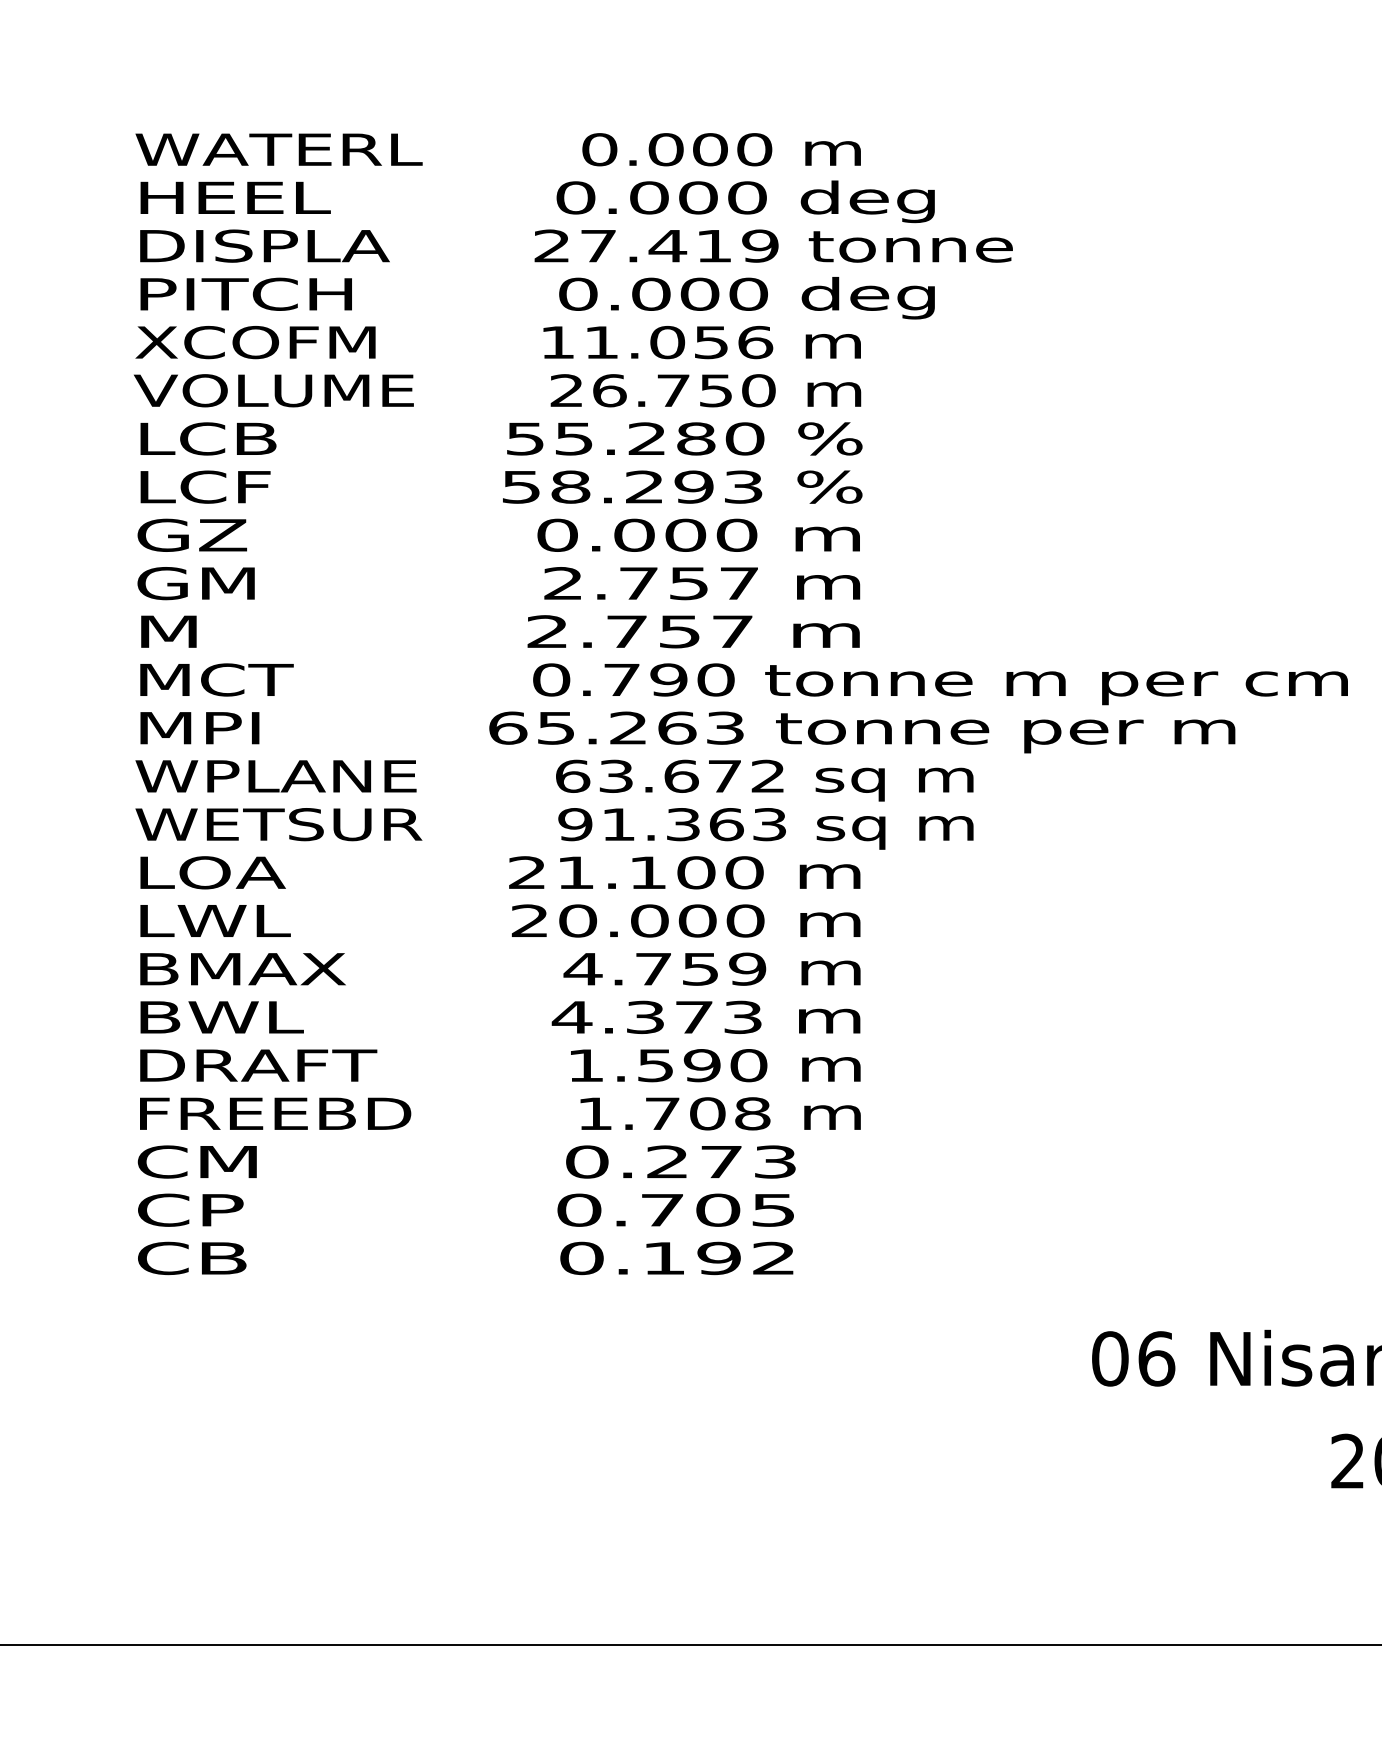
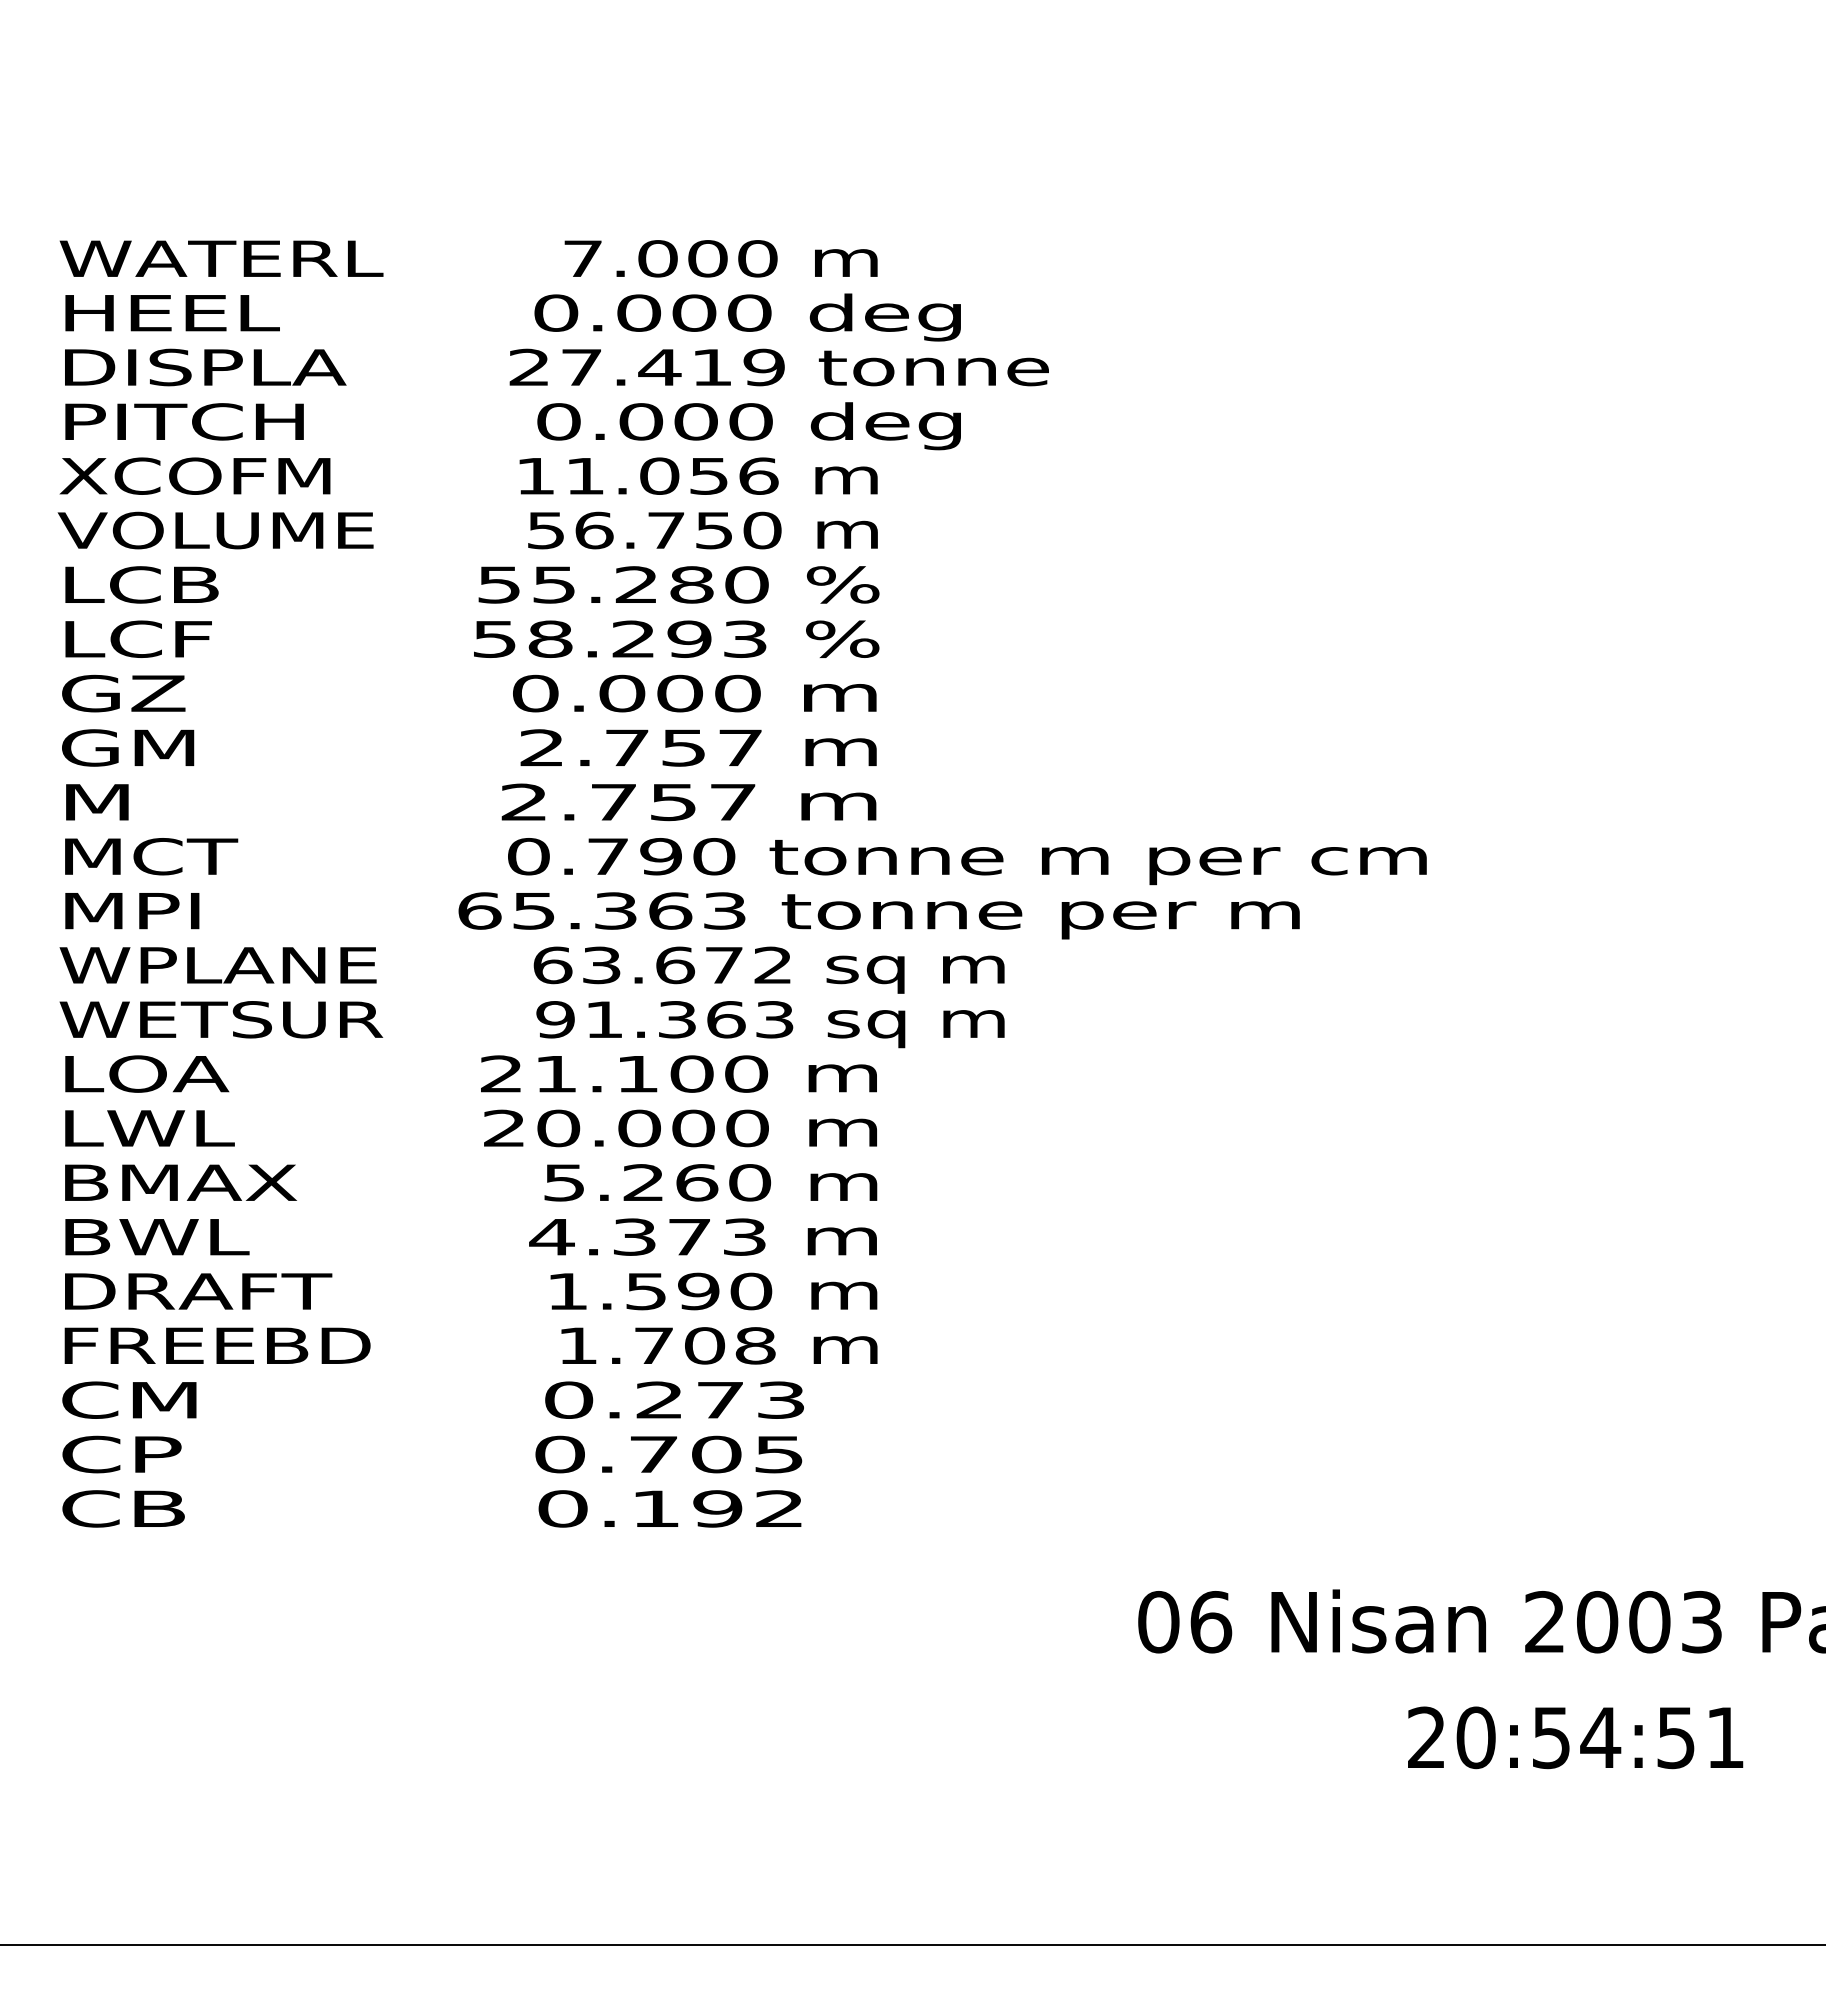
text: (599, 149) -> (582, 258), 0.000 -> 7.000
text: (566, 390) -> (545, 530), 26.750 -> 56.750
text: (628, 727) -> (615, 910), 65.263 -> 65.363
text: (664, 968) -> (656, 1182), 4.759 -> 5.260

